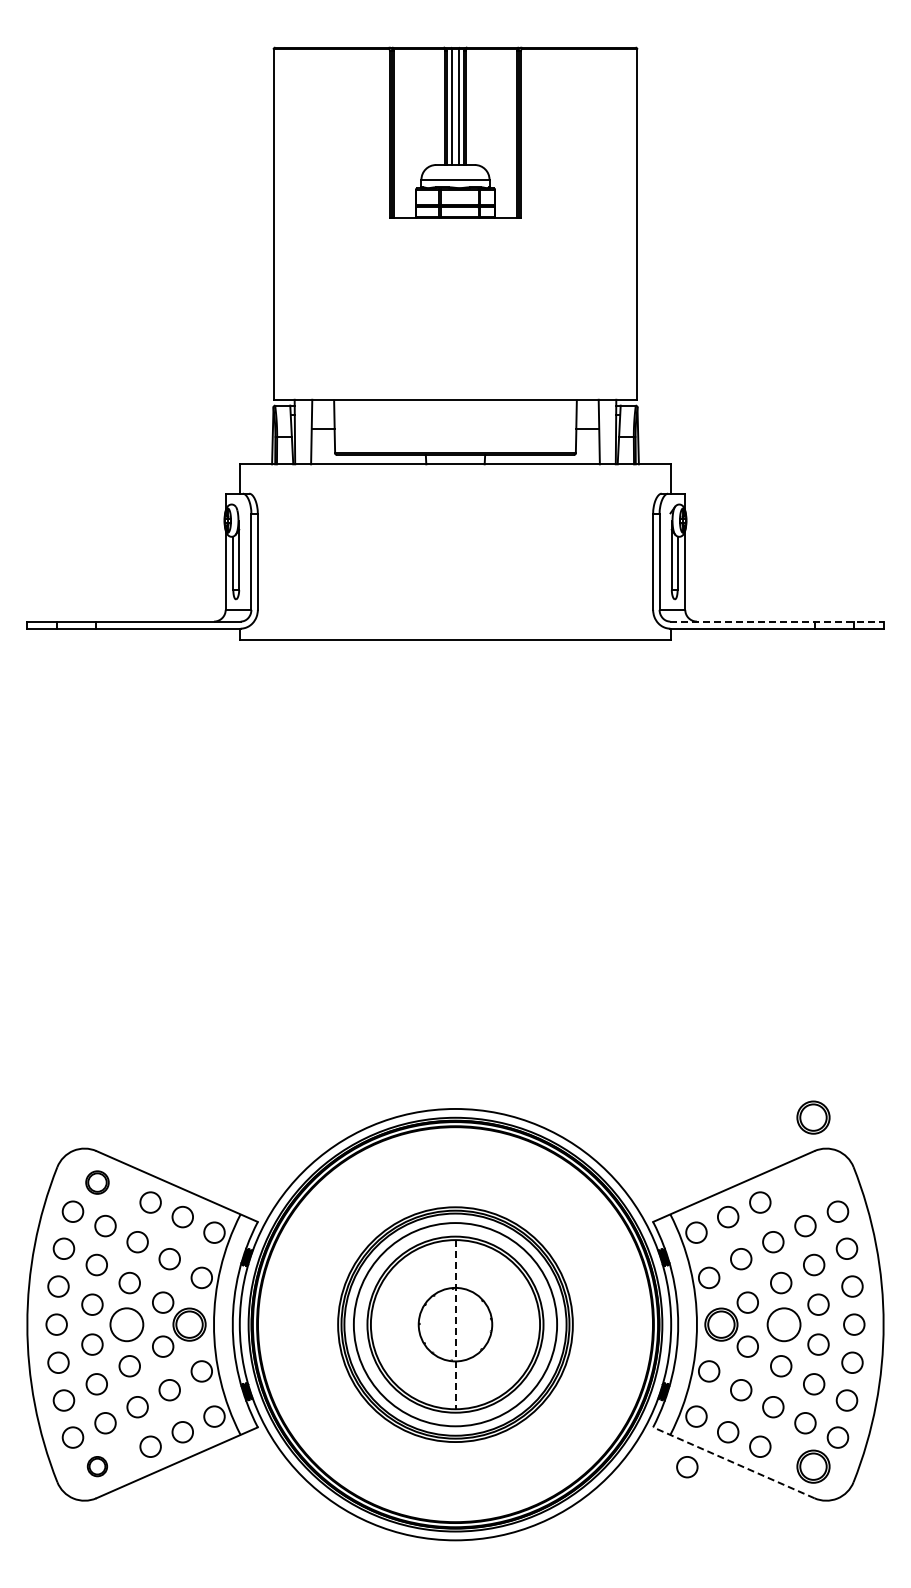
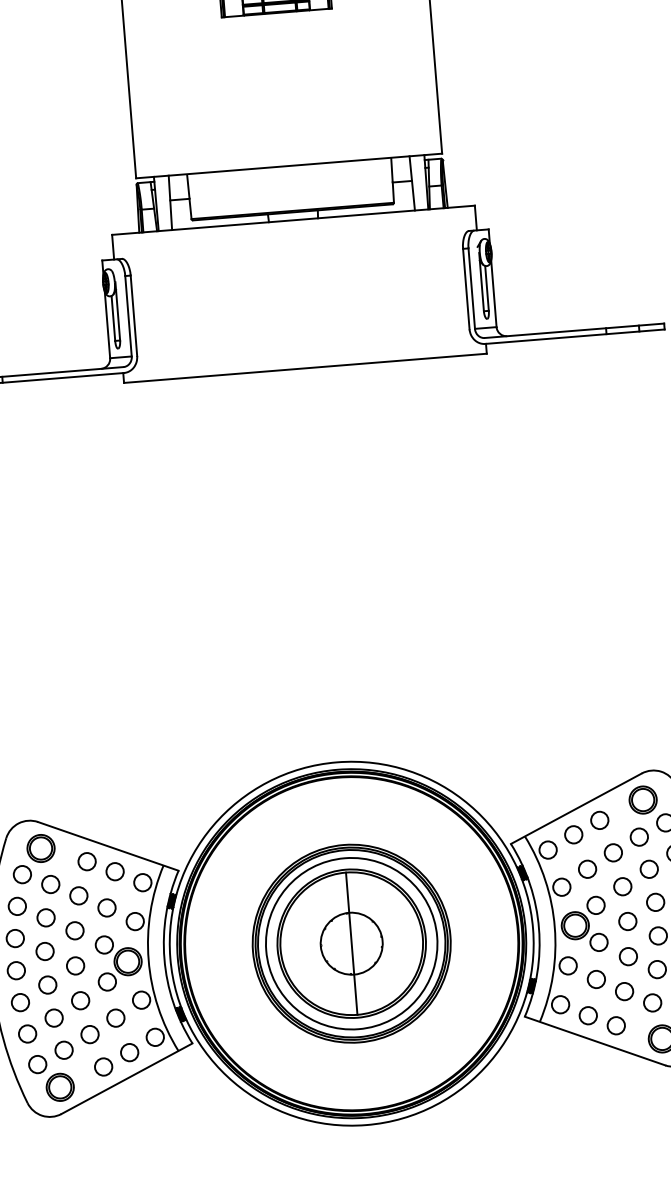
line: (777, 621) -> (574, 330), dashed -> solid
part: (813, 1117) -> (643, 799), moved
part: (97, 1182) -> (41, 848), size x1.43
circle: (127, 1324) -> (75, 965), size x0.62
line: (455, 1324) -> (351, 943), dashed -> solid
circle: (783, 1324) -> (627, 921), size x0.62
line: (733, 1462) -> (594, 1040), dashed -> solid
part: (97, 1466) -> (60, 1087), size x1.67
circle: (687, 1467) -> (556, 1048), removed

